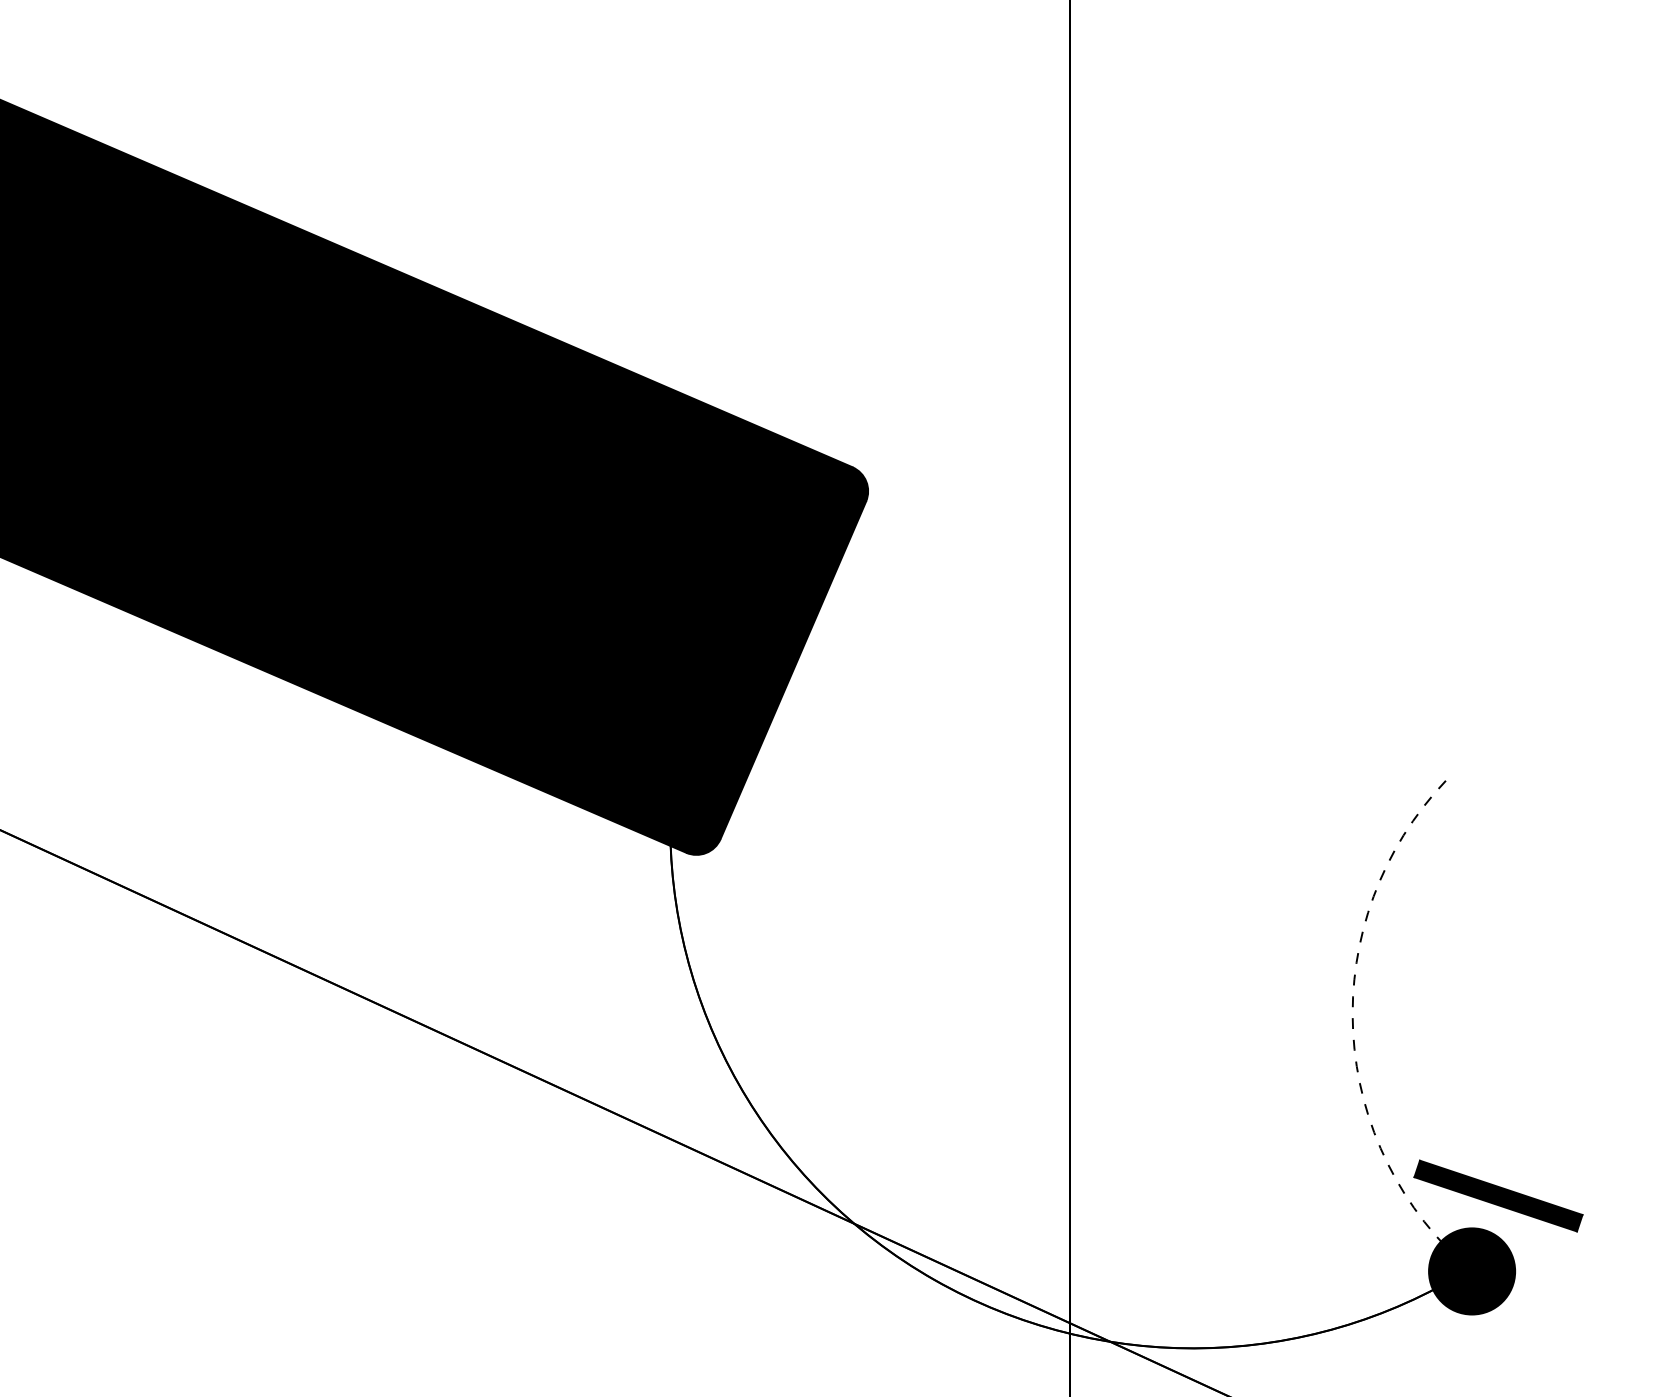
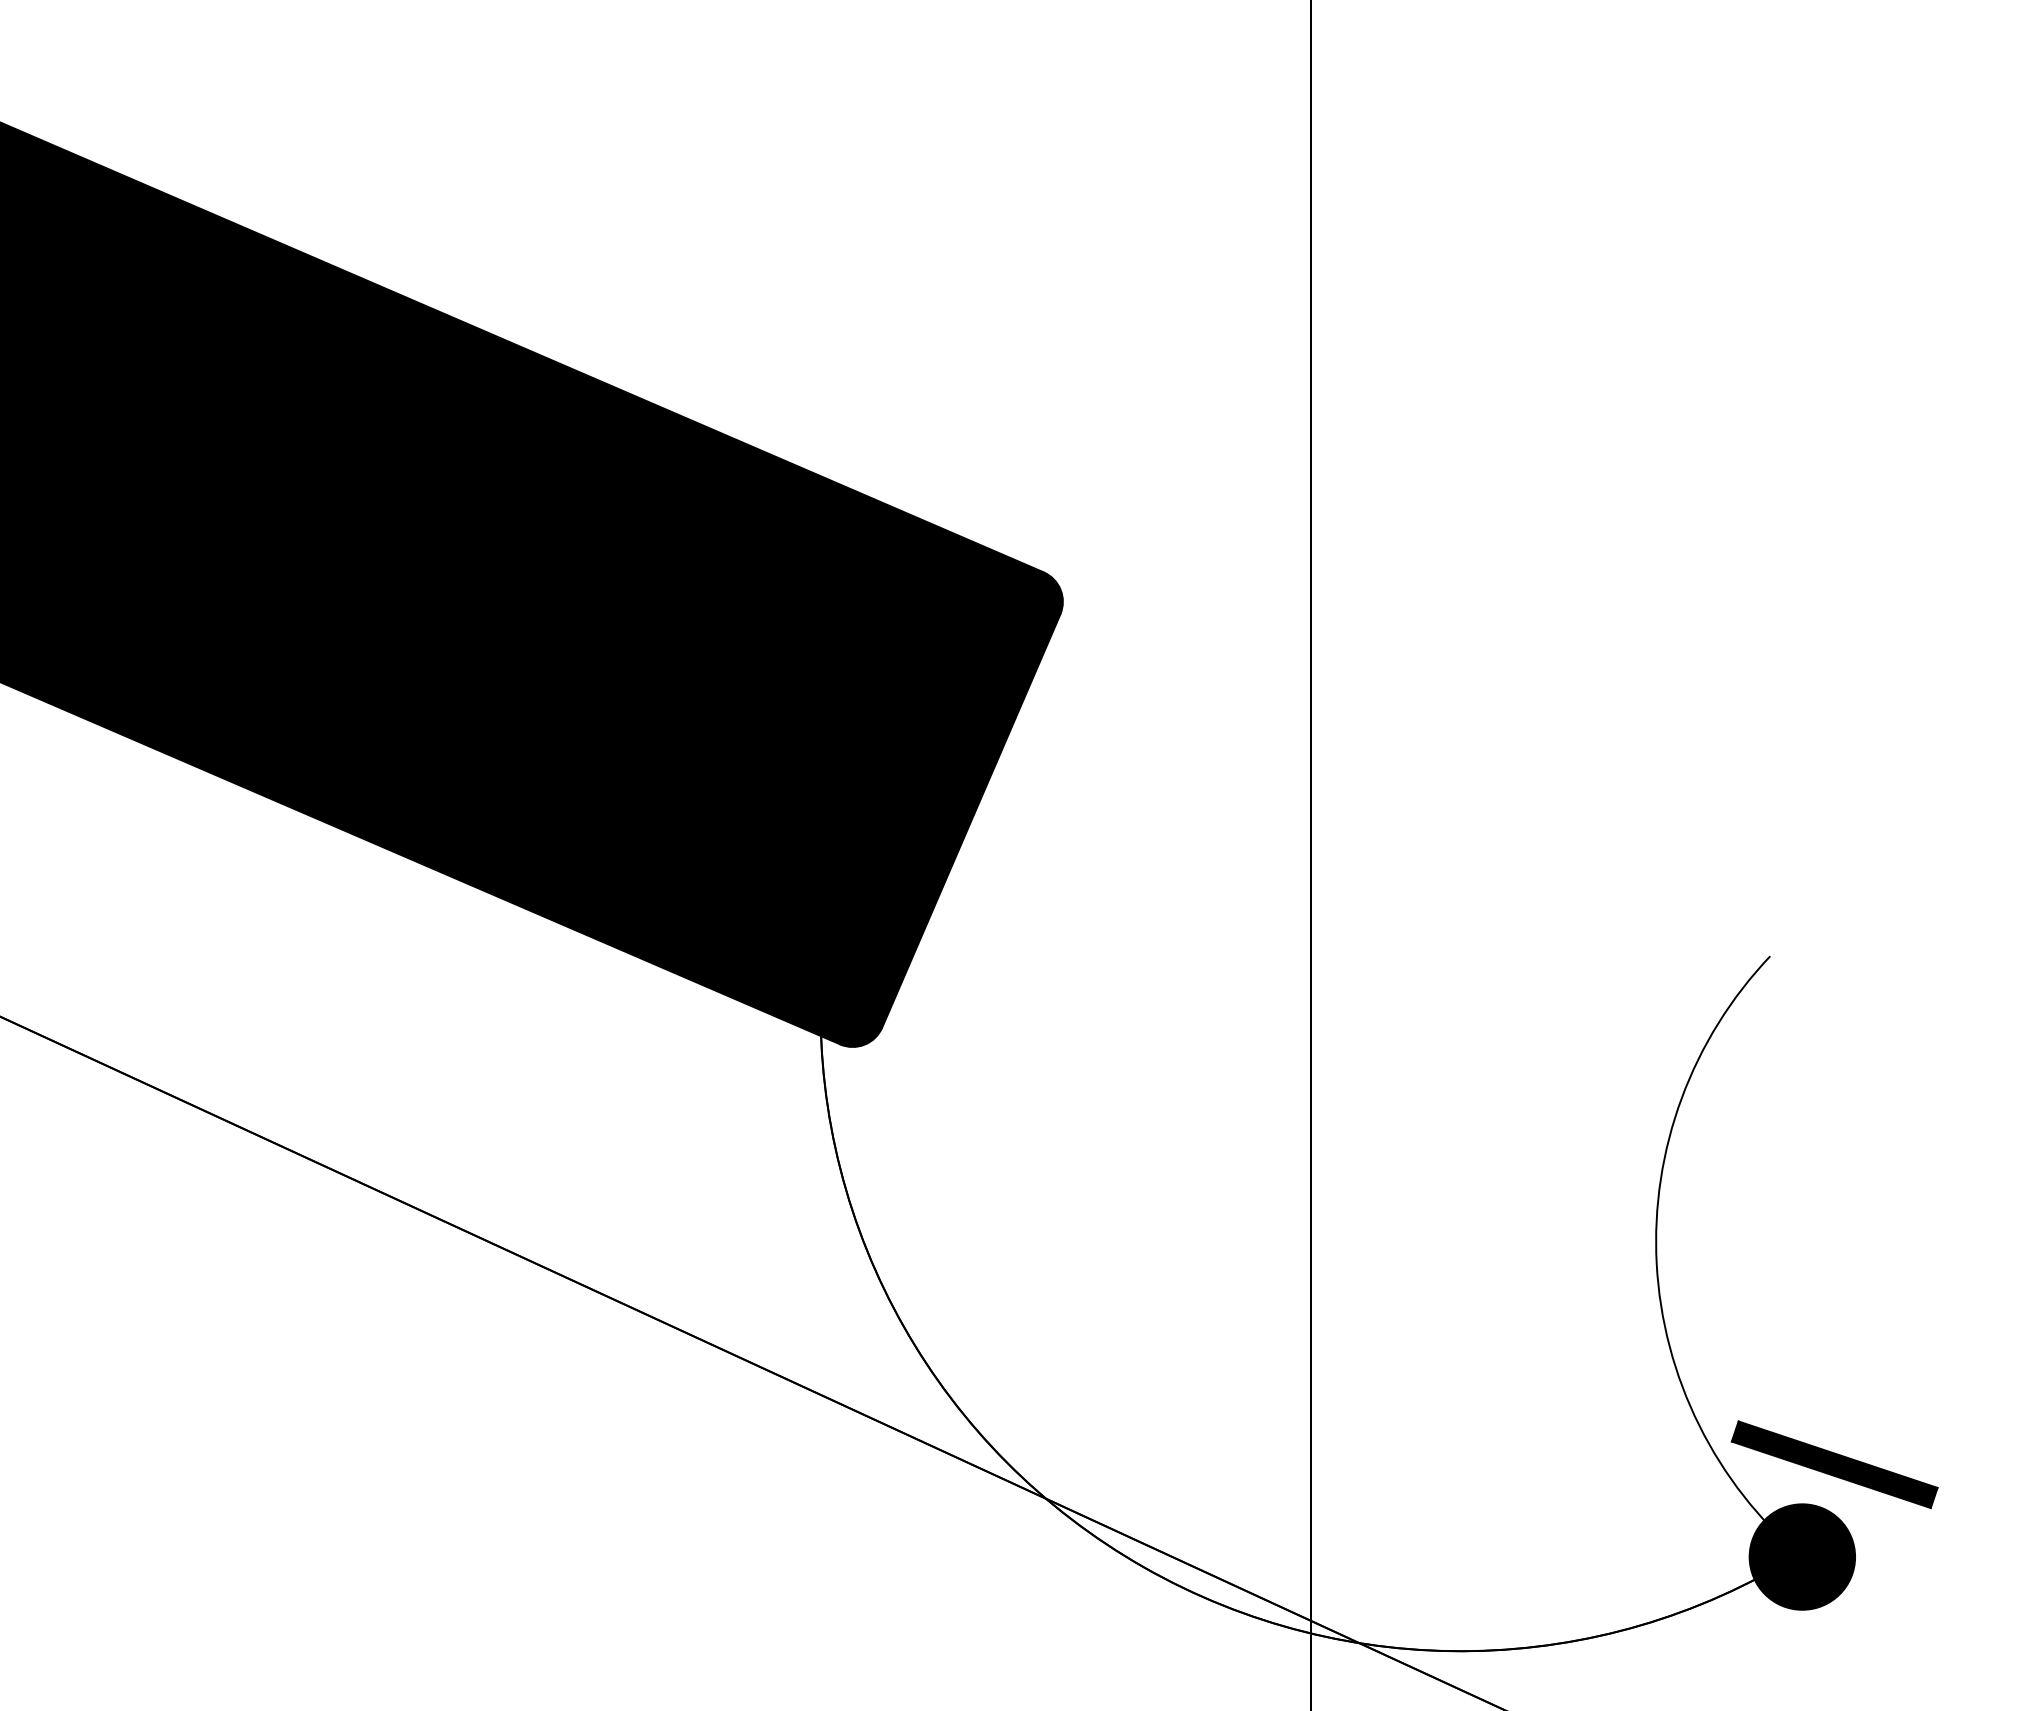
arc: (1352, 1031) -> (1656, 1263), dashed -> solid

